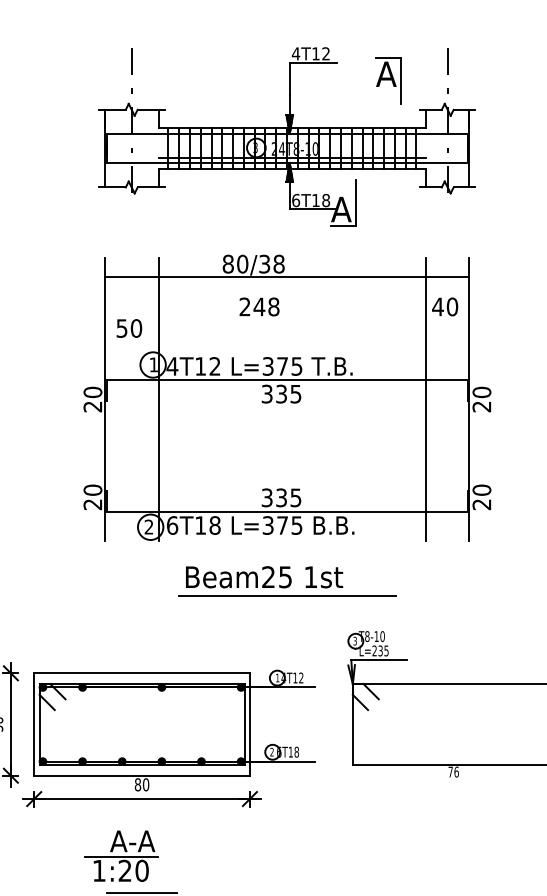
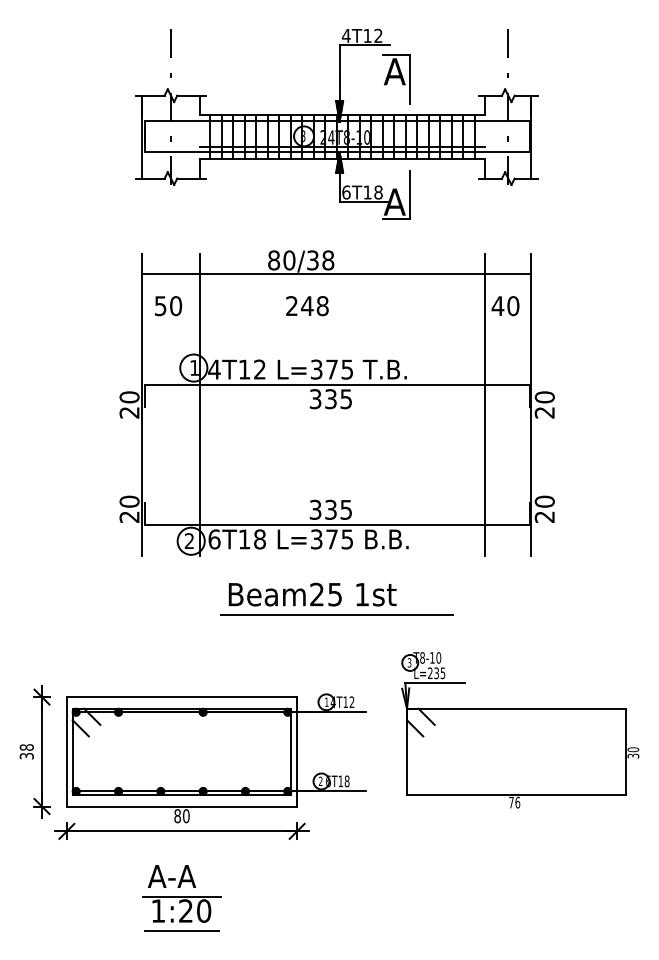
part: (387, 81) -> (396, 79), moved
text: (129, 328) -> (168, 306), moved
part: (120, 869) -> (181, 909), moved

